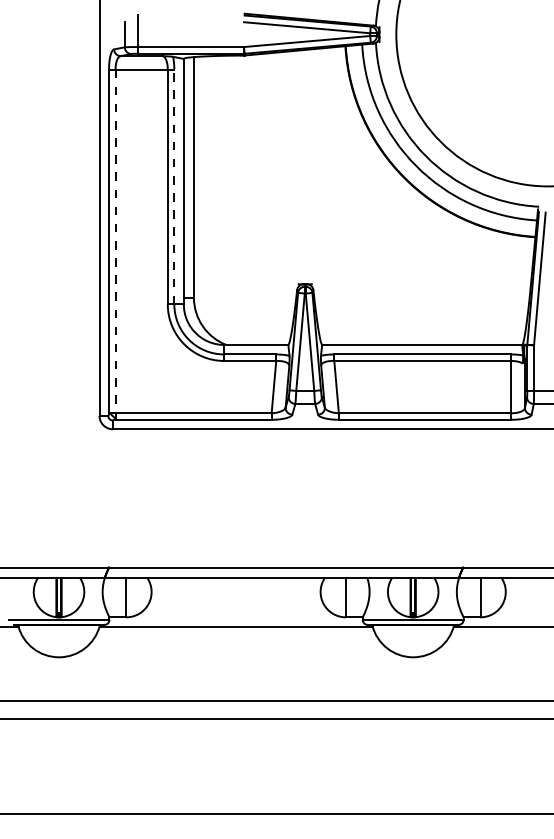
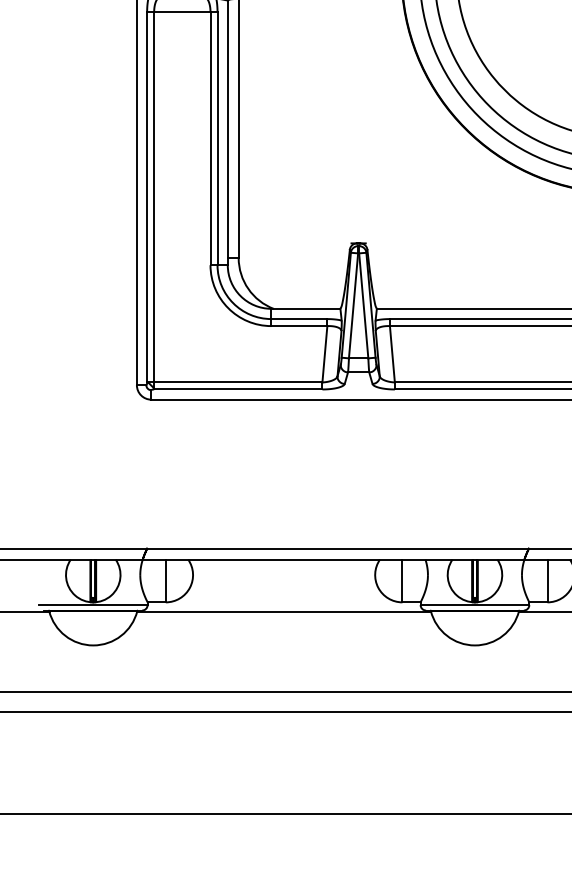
line: (174, 186) -> (217, 138), dashed -> solid
line: (115, 245) -> (154, 201), dashed -> solid

